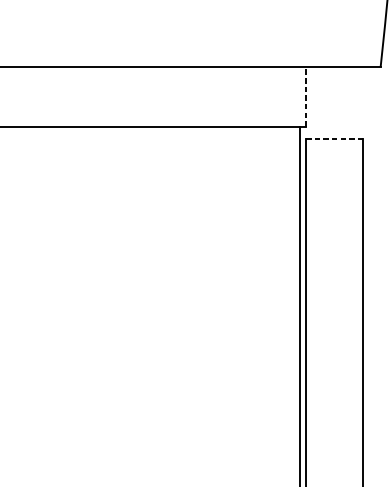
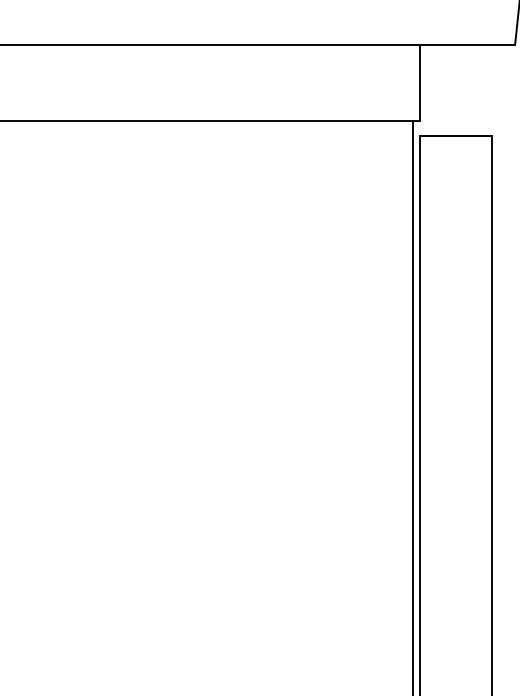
line: (306, 96) -> (420, 82), dashed -> solid
line: (334, 138) -> (456, 135), dashed -> solid

